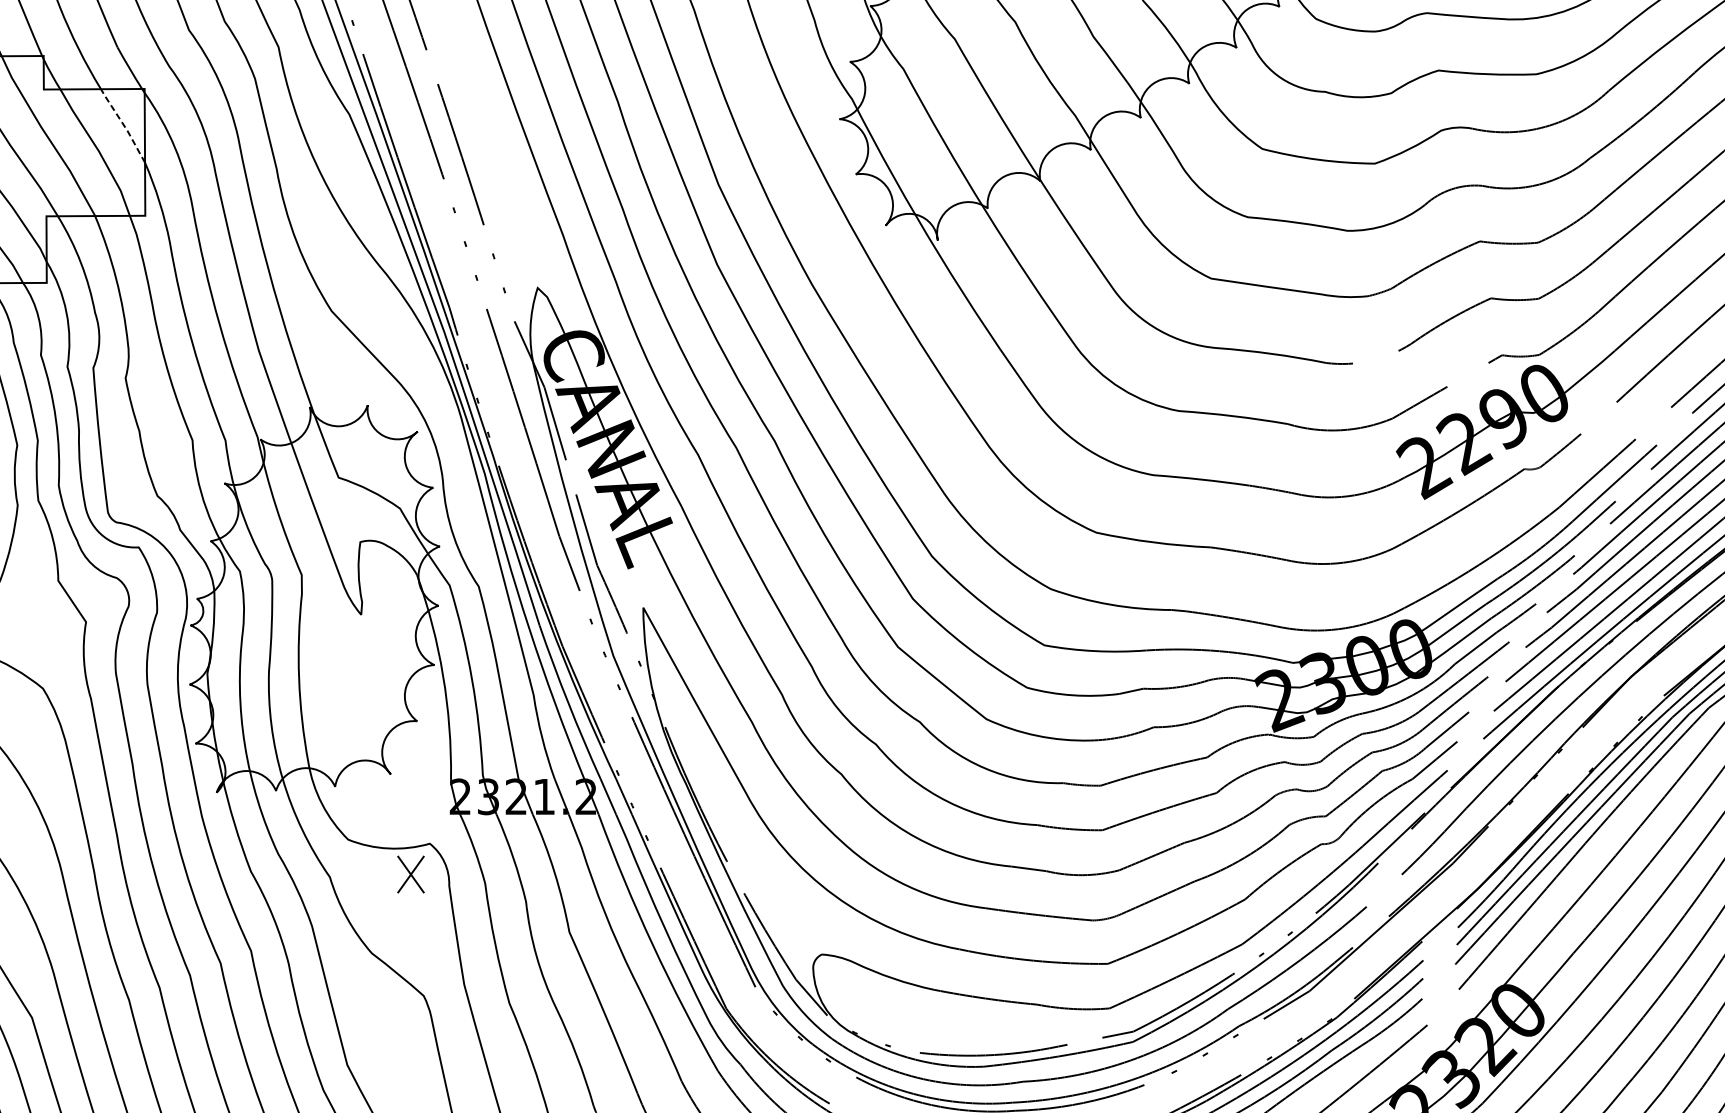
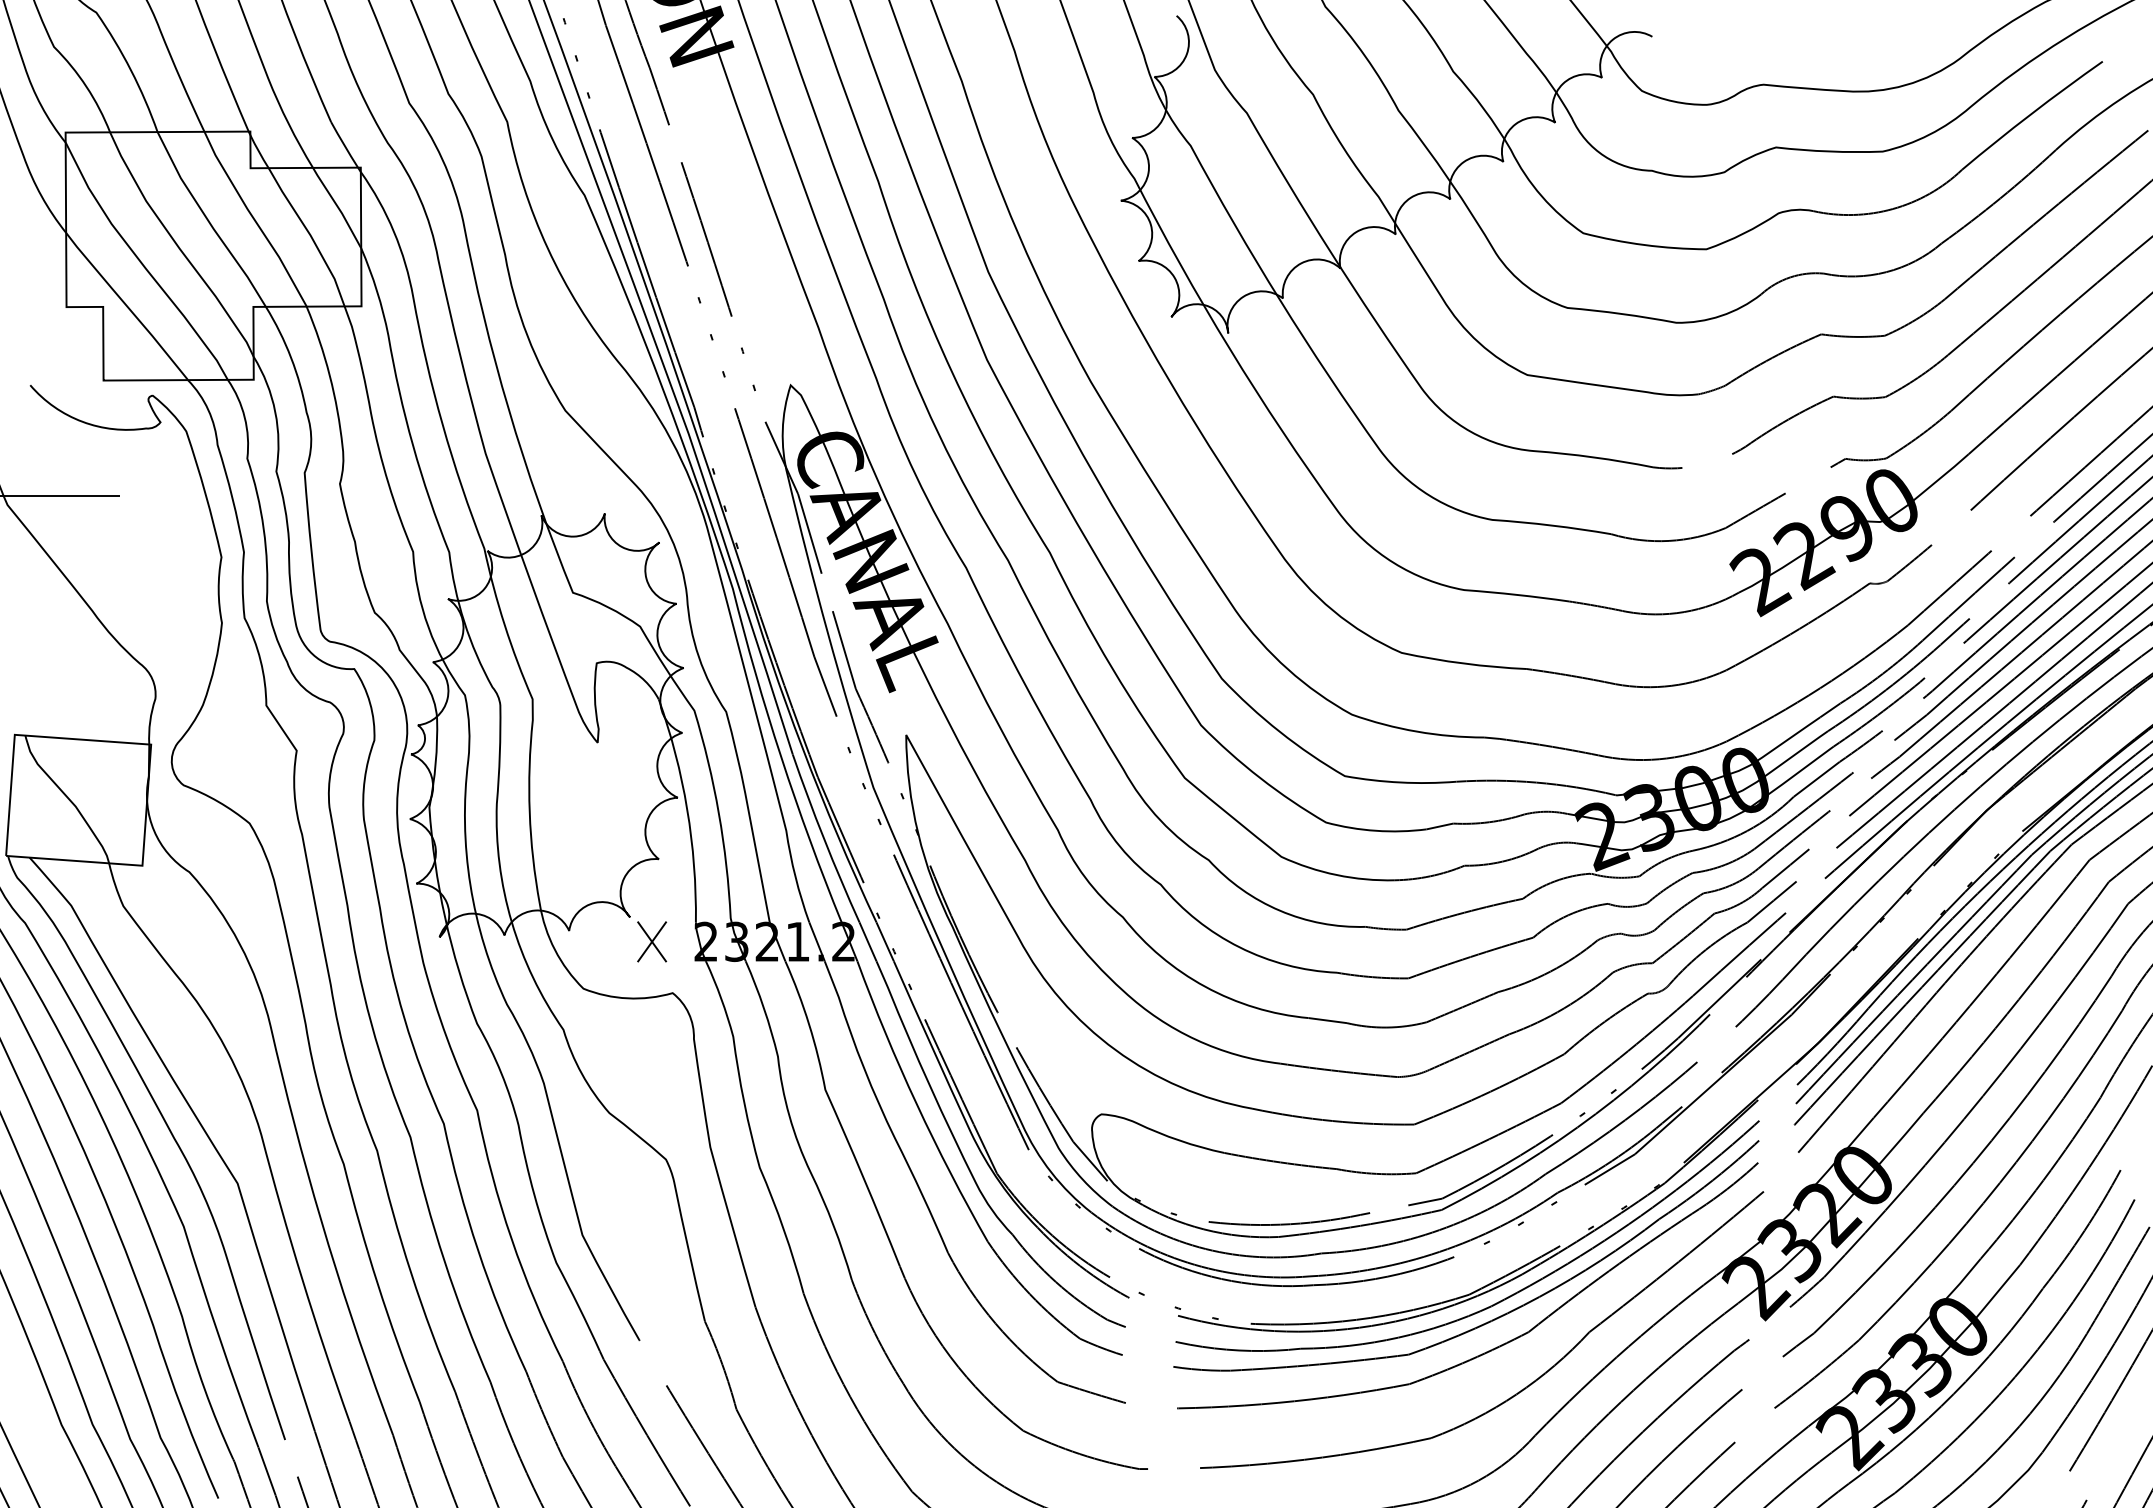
line: (123, 124) -> (337, 206), dashed -> solid
part: (411, 874) -> (652, 941), moved

